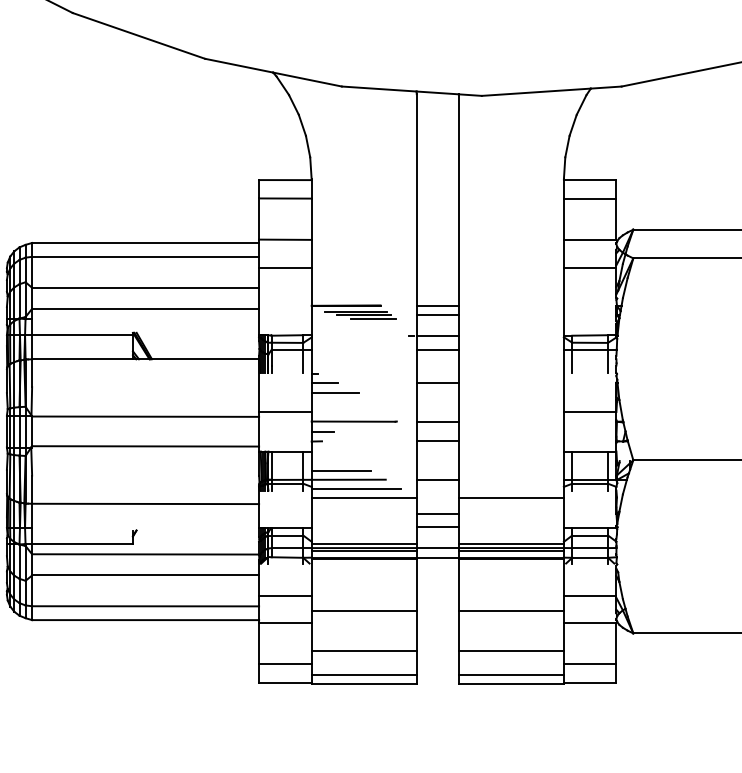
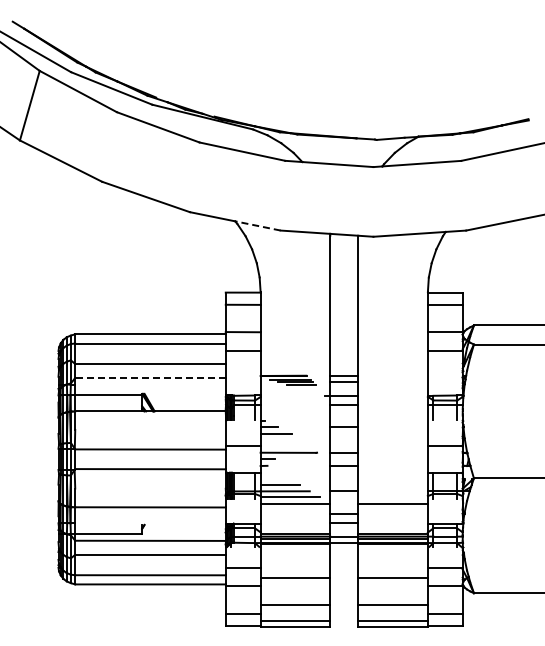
line: (306, 78) -> (257, 225), solid -> dashed
line: (145, 308) -> (150, 377), solid -> dashed

